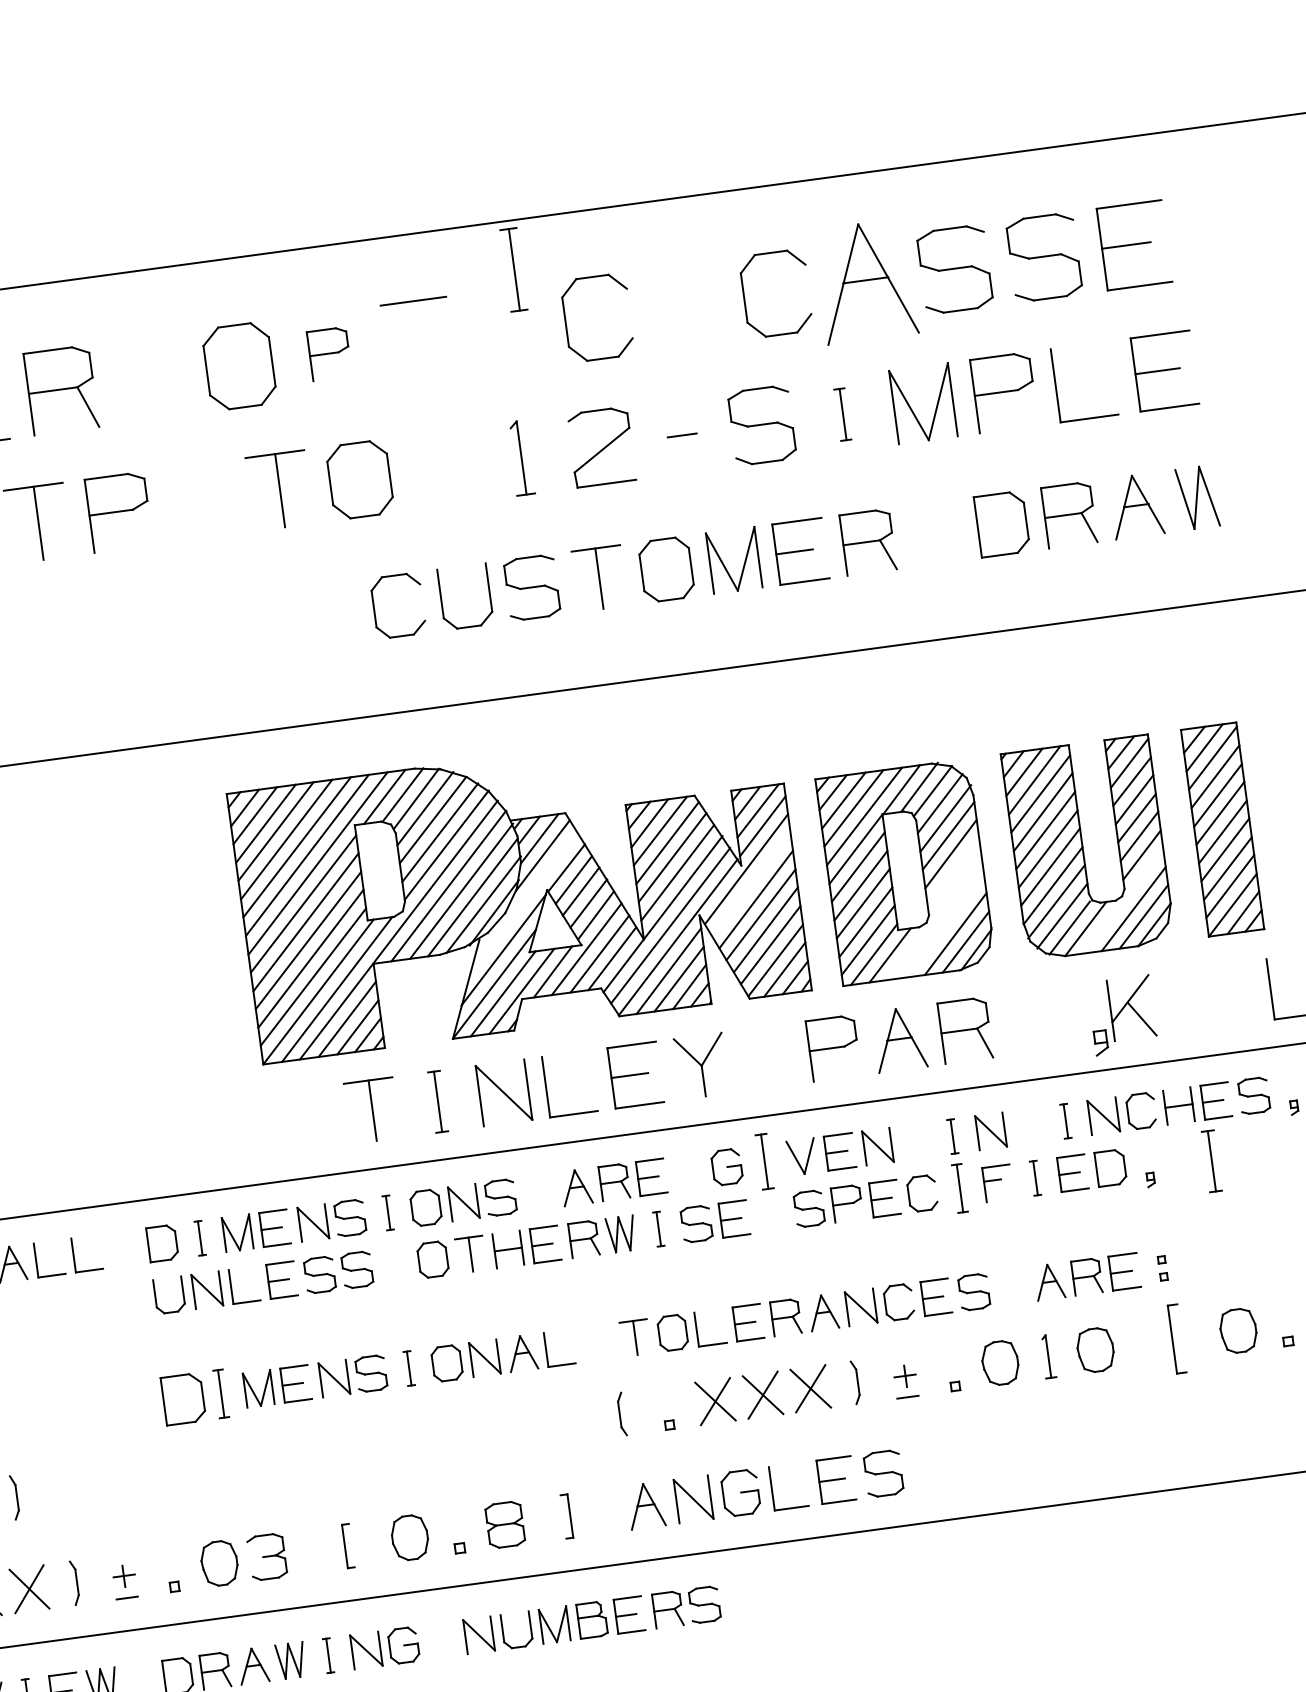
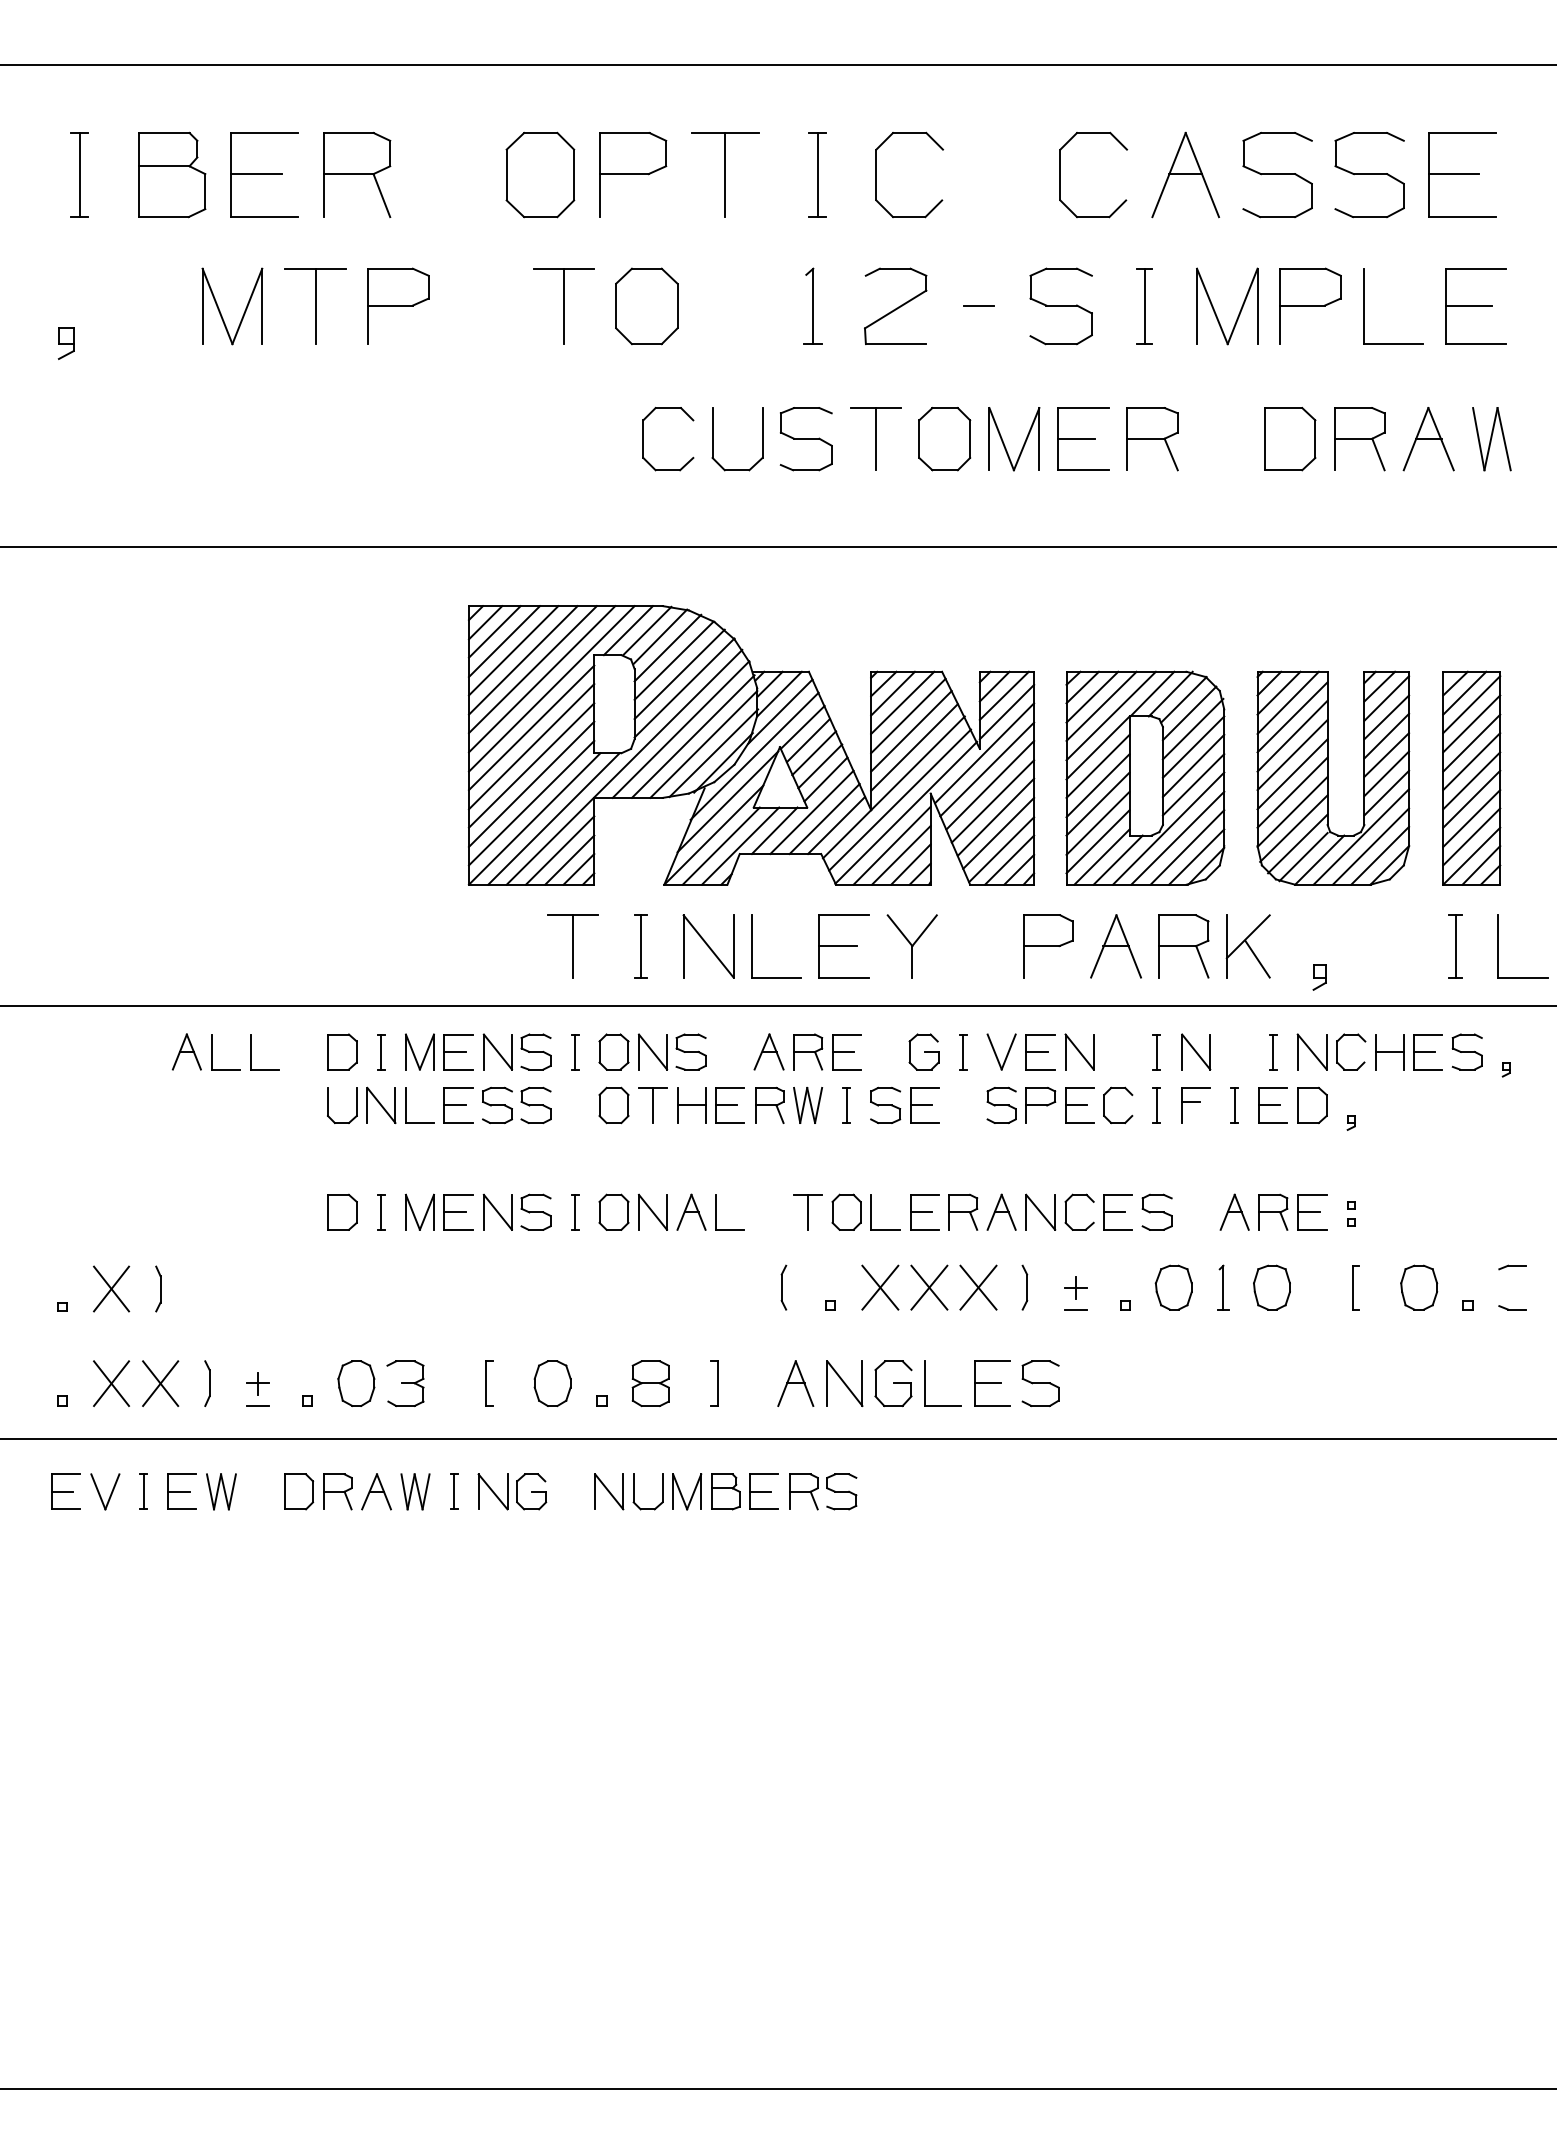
part: (514, 269) -> (817, 174), moved
part: (865, 281) -> (1185, 174), size x0.71
line: (418, 341) -> (724, 174), added
part: (329, 353) -> (633, 174), size x1.67
part: (843, 414) -> (1144, 306), size x1.43
line: (953, 872) -> (1193, 784), added
line: (751, 884) -> (987, 769), added
line: (1123, 900) -> (1361, 836), added
line: (523, 901) -> (754, 755), added
line: (934, 918) -> (1168, 828), added
line: (944, 925) -> (1177, 837), added
part: (1130, 1008) -> (1247, 946), moved
part: (1211, 1161) -> (1455, 946), moved
part: (765, 1162) -> (963, 1052), size x0.62
part: (959, 1188) -> (1156, 1105), size x0.71
part: (1176, 1339) -> (1355, 1287), size x0.62
part: (221, 1394) -> (381, 1212), size x0.71
part: (183, 1398) -> (342, 1211), size x0.71

